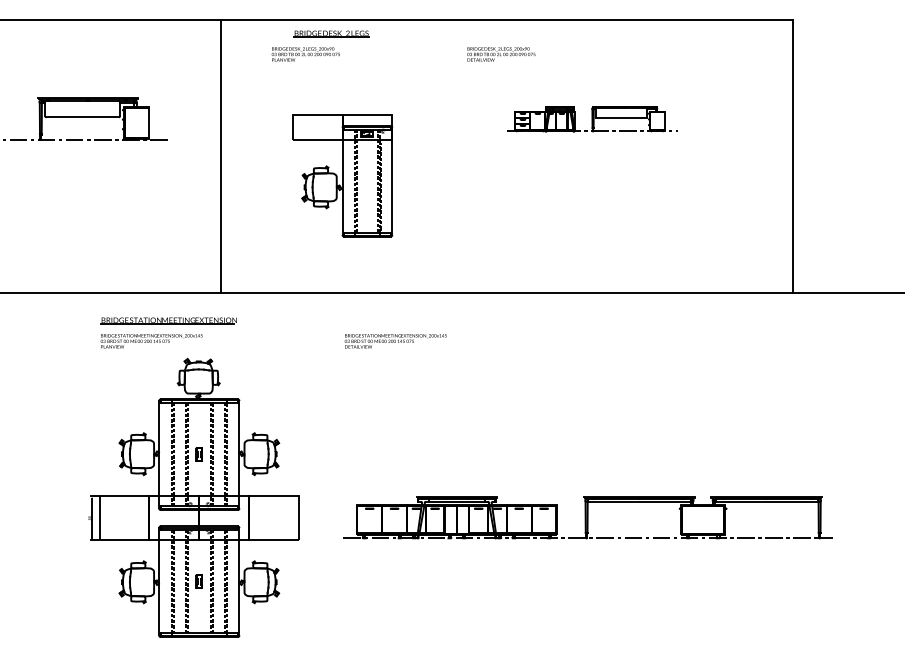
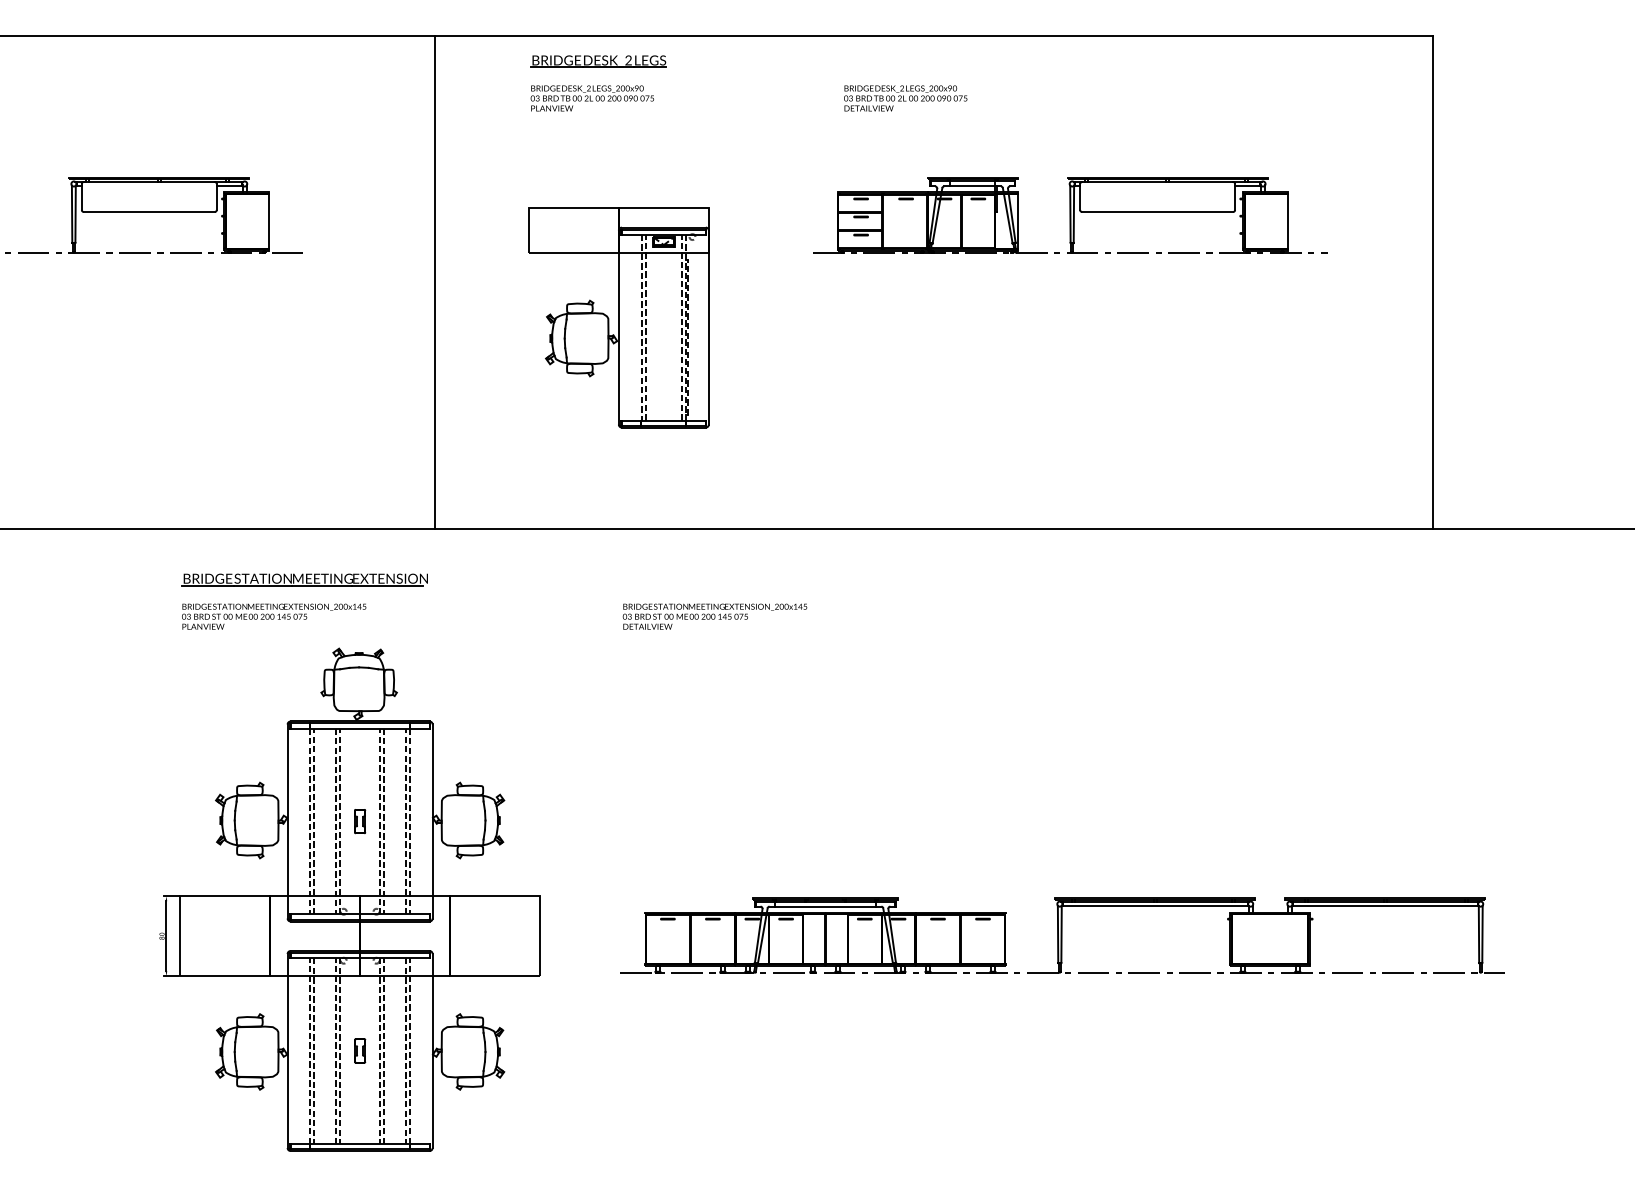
text: (305, 54) -> (591, 98), moved
part: (592, 118) -> (1070, 214), size x1.67
line: (220, 155) -> (434, 280), moved

